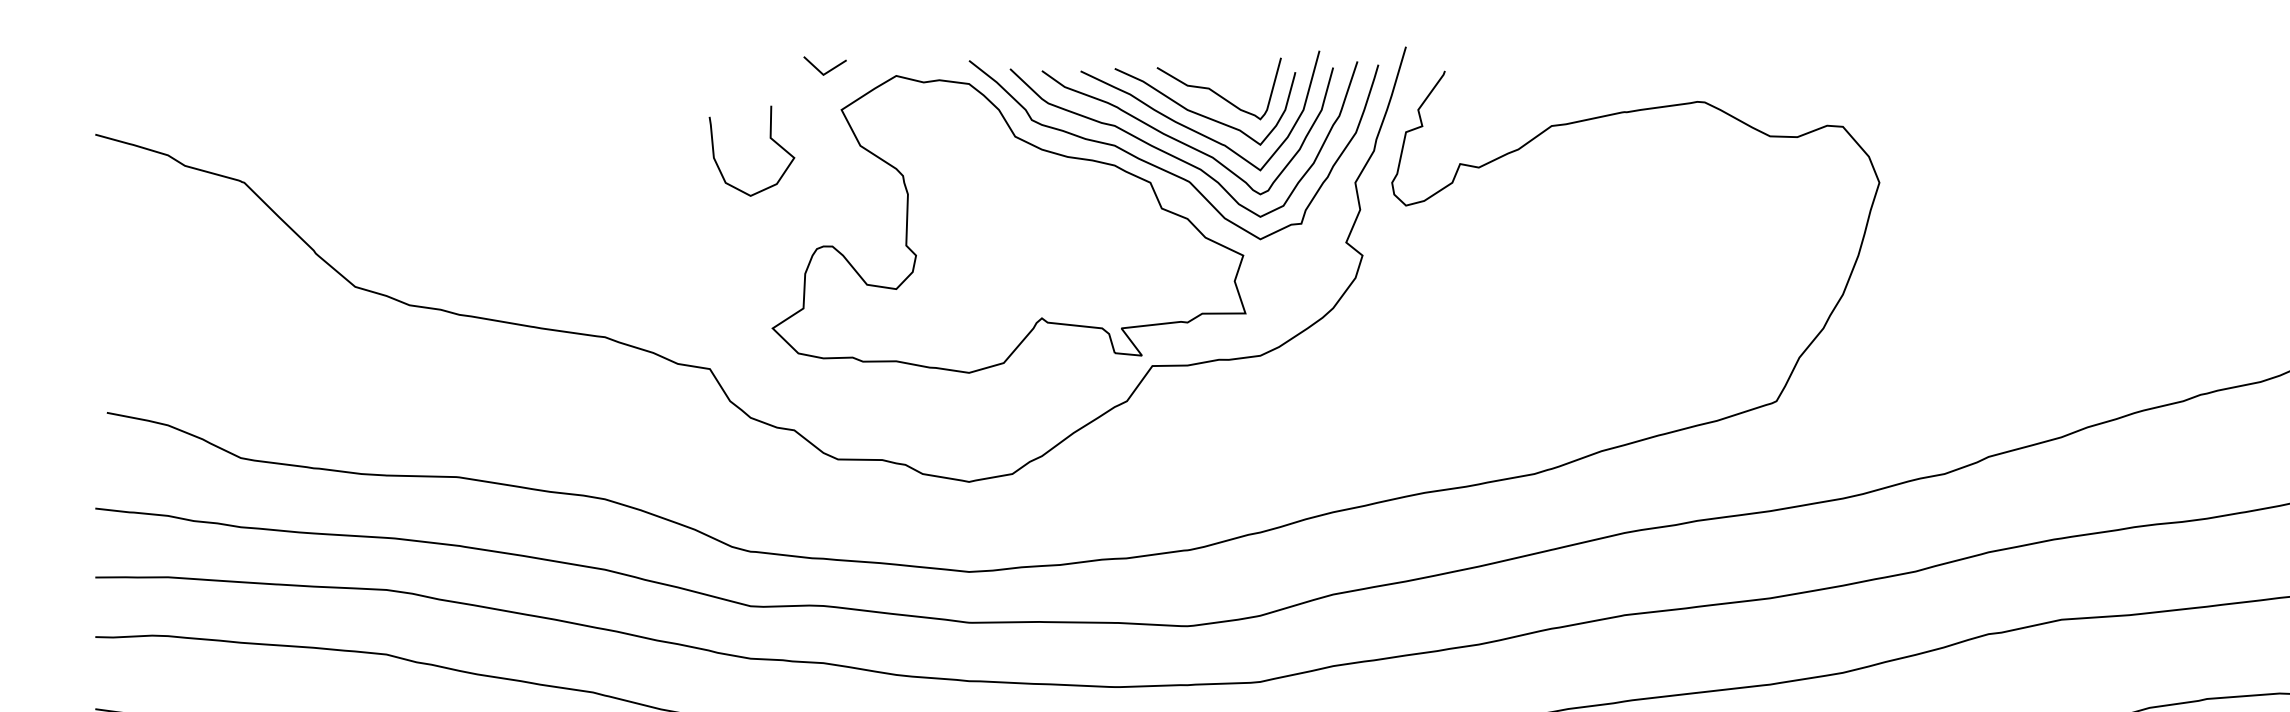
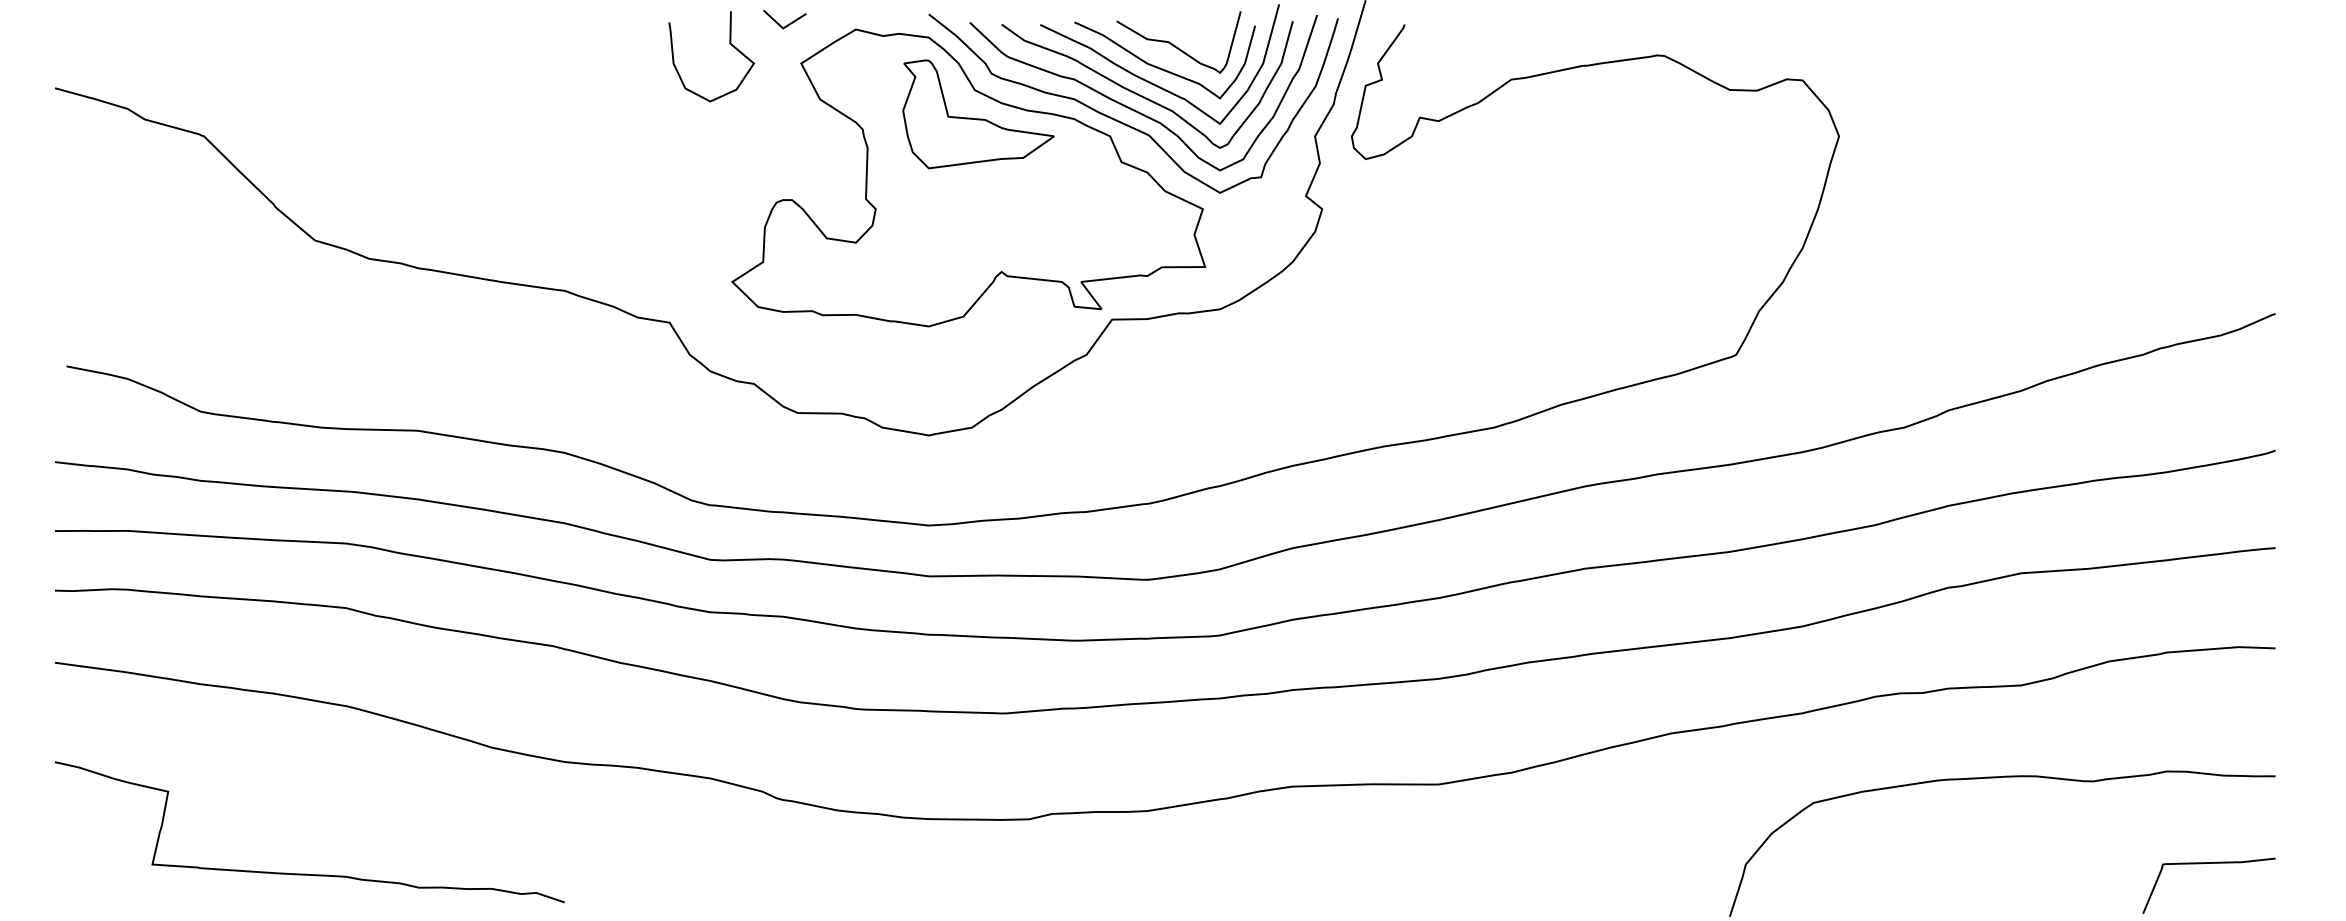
curve: (769, 138) -> (729, 44), moved
part: (1018, 160) -> (978, 114), added

